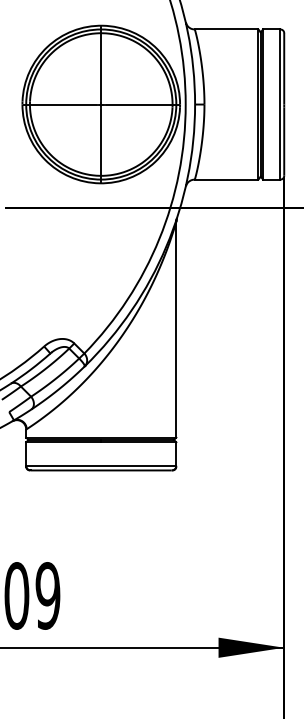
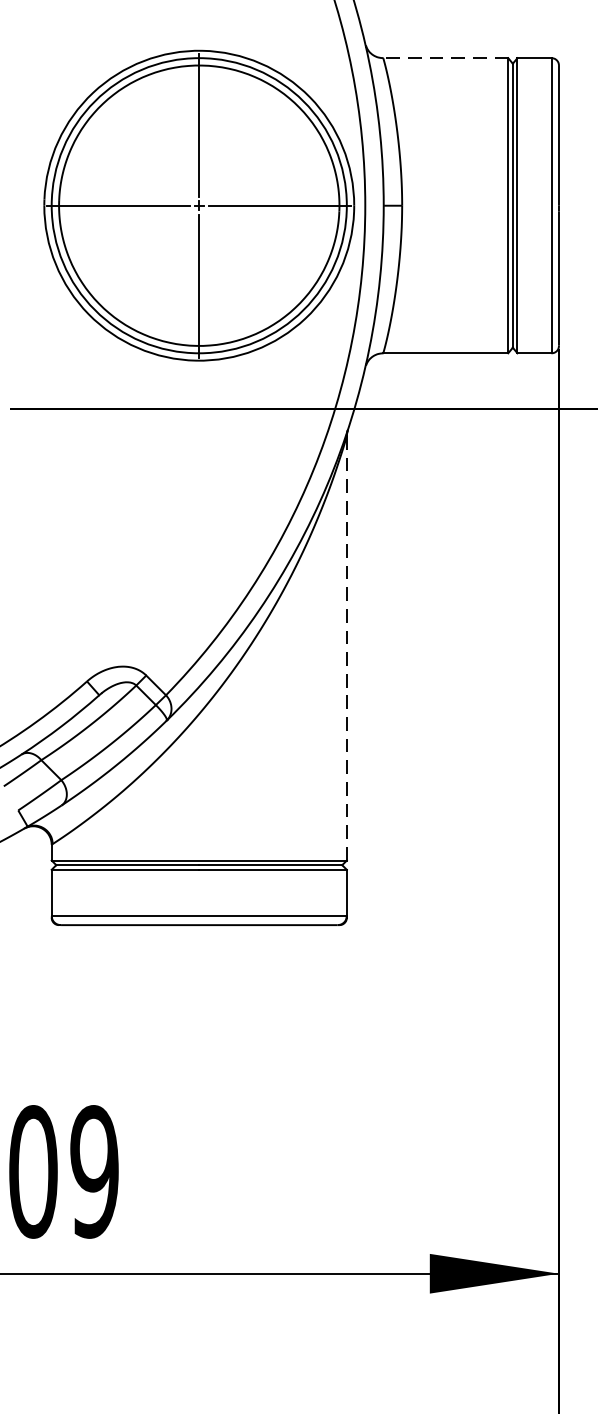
line: (226, 29) -> (445, 58), solid -> dashed
line: (176, 329) -> (347, 648), solid -> dashed

